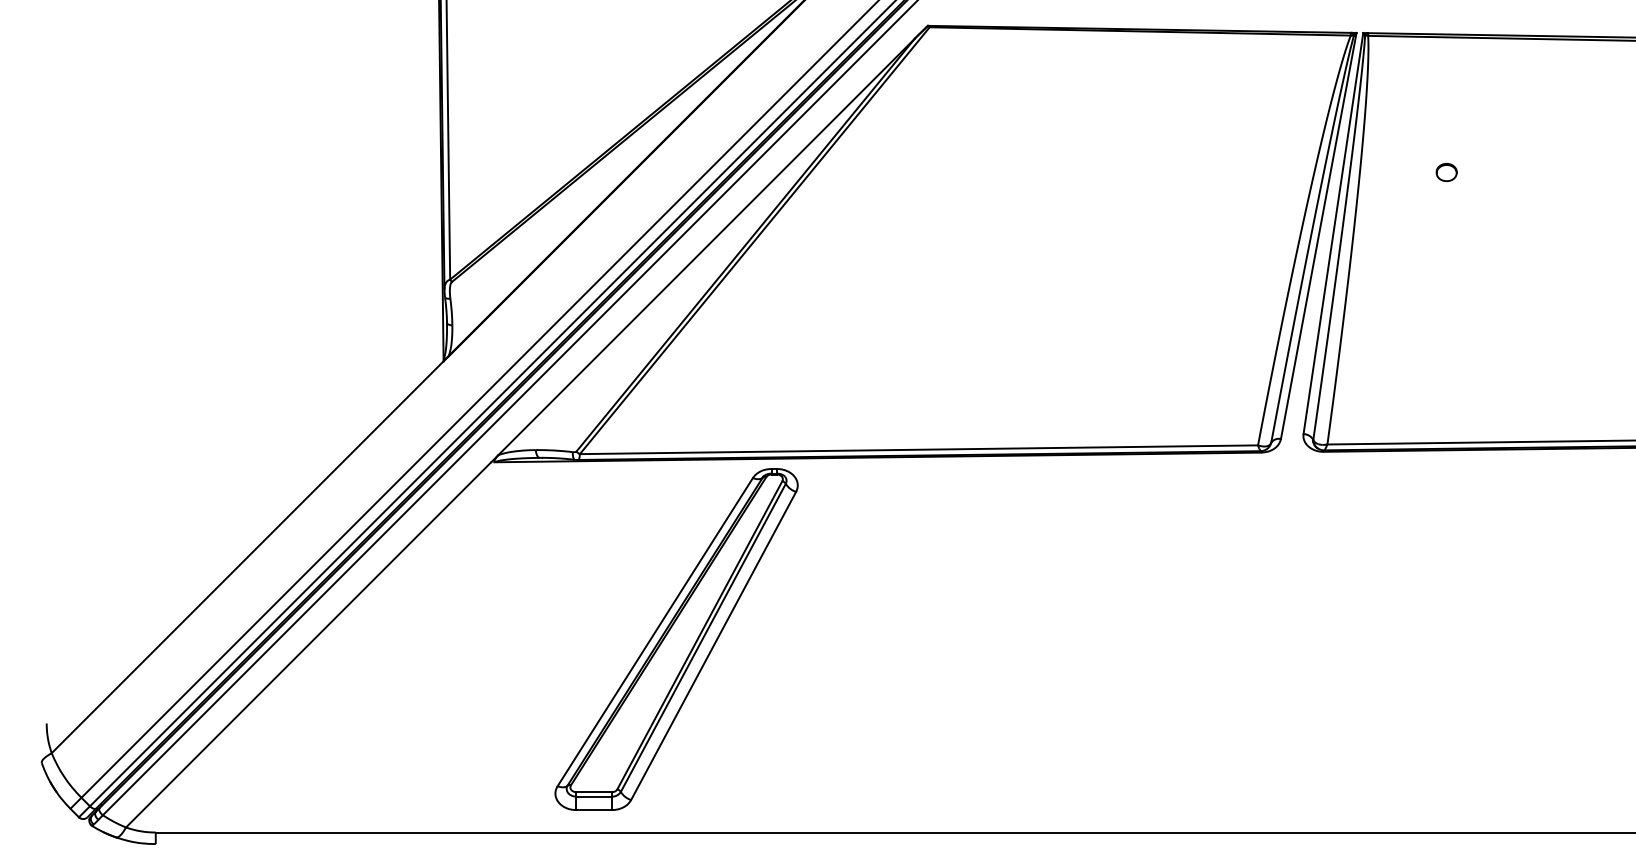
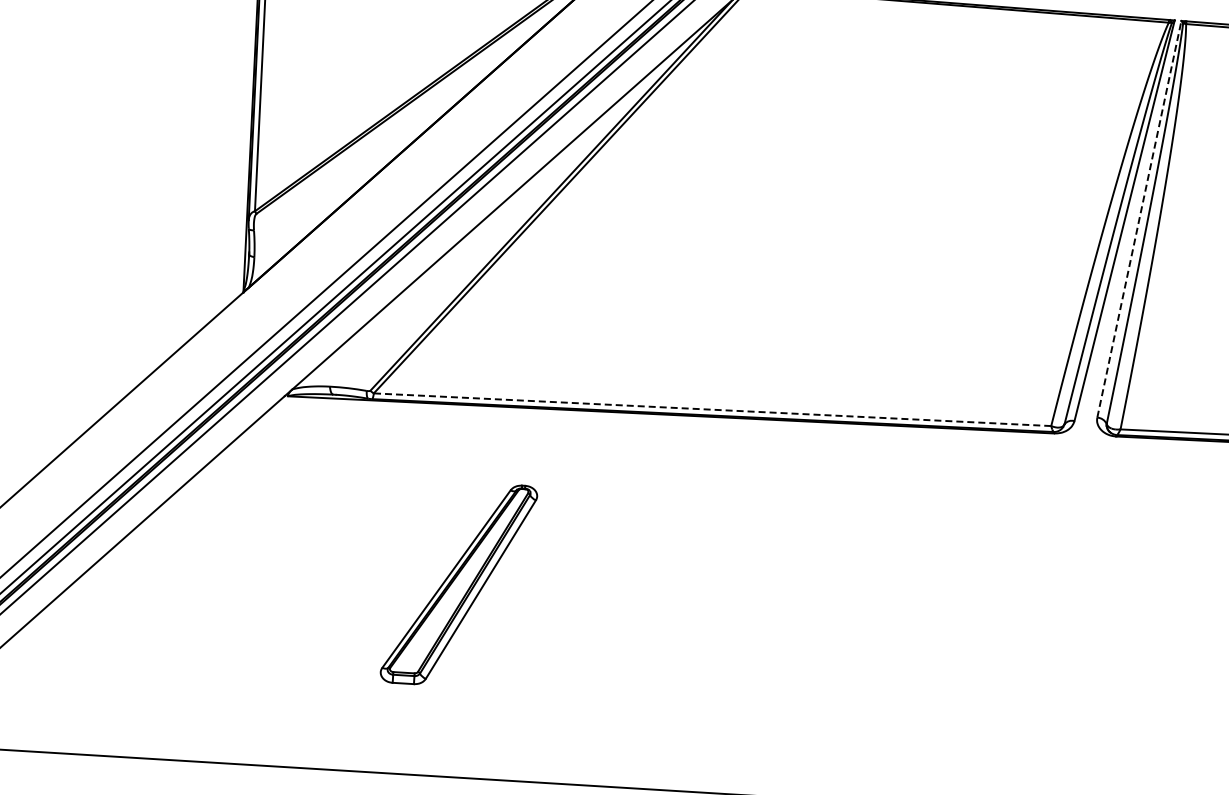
line: (1333, 233) -> (1139, 219), solid -> dashed
line: (918, 449) -> (712, 409), solid -> dashed
part: (676, 639) -> (458, 584), size x0.6

